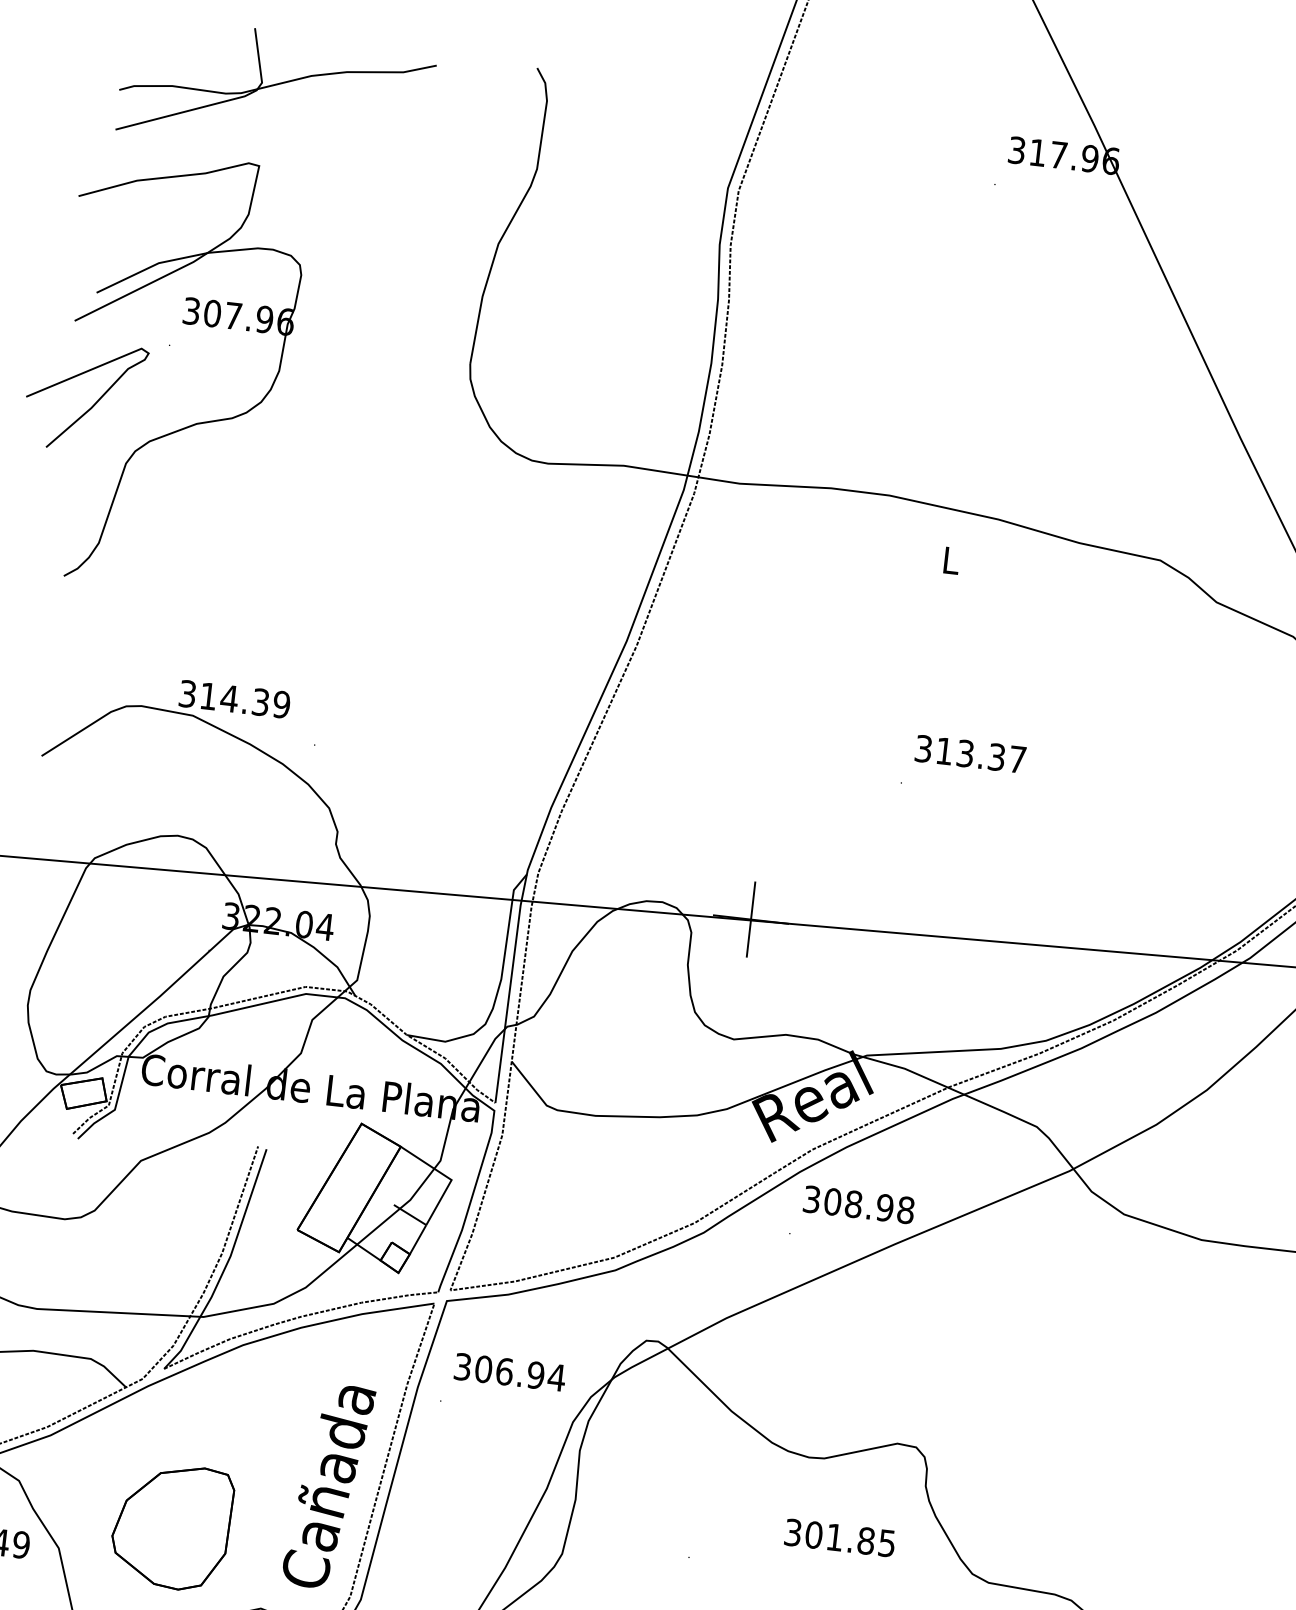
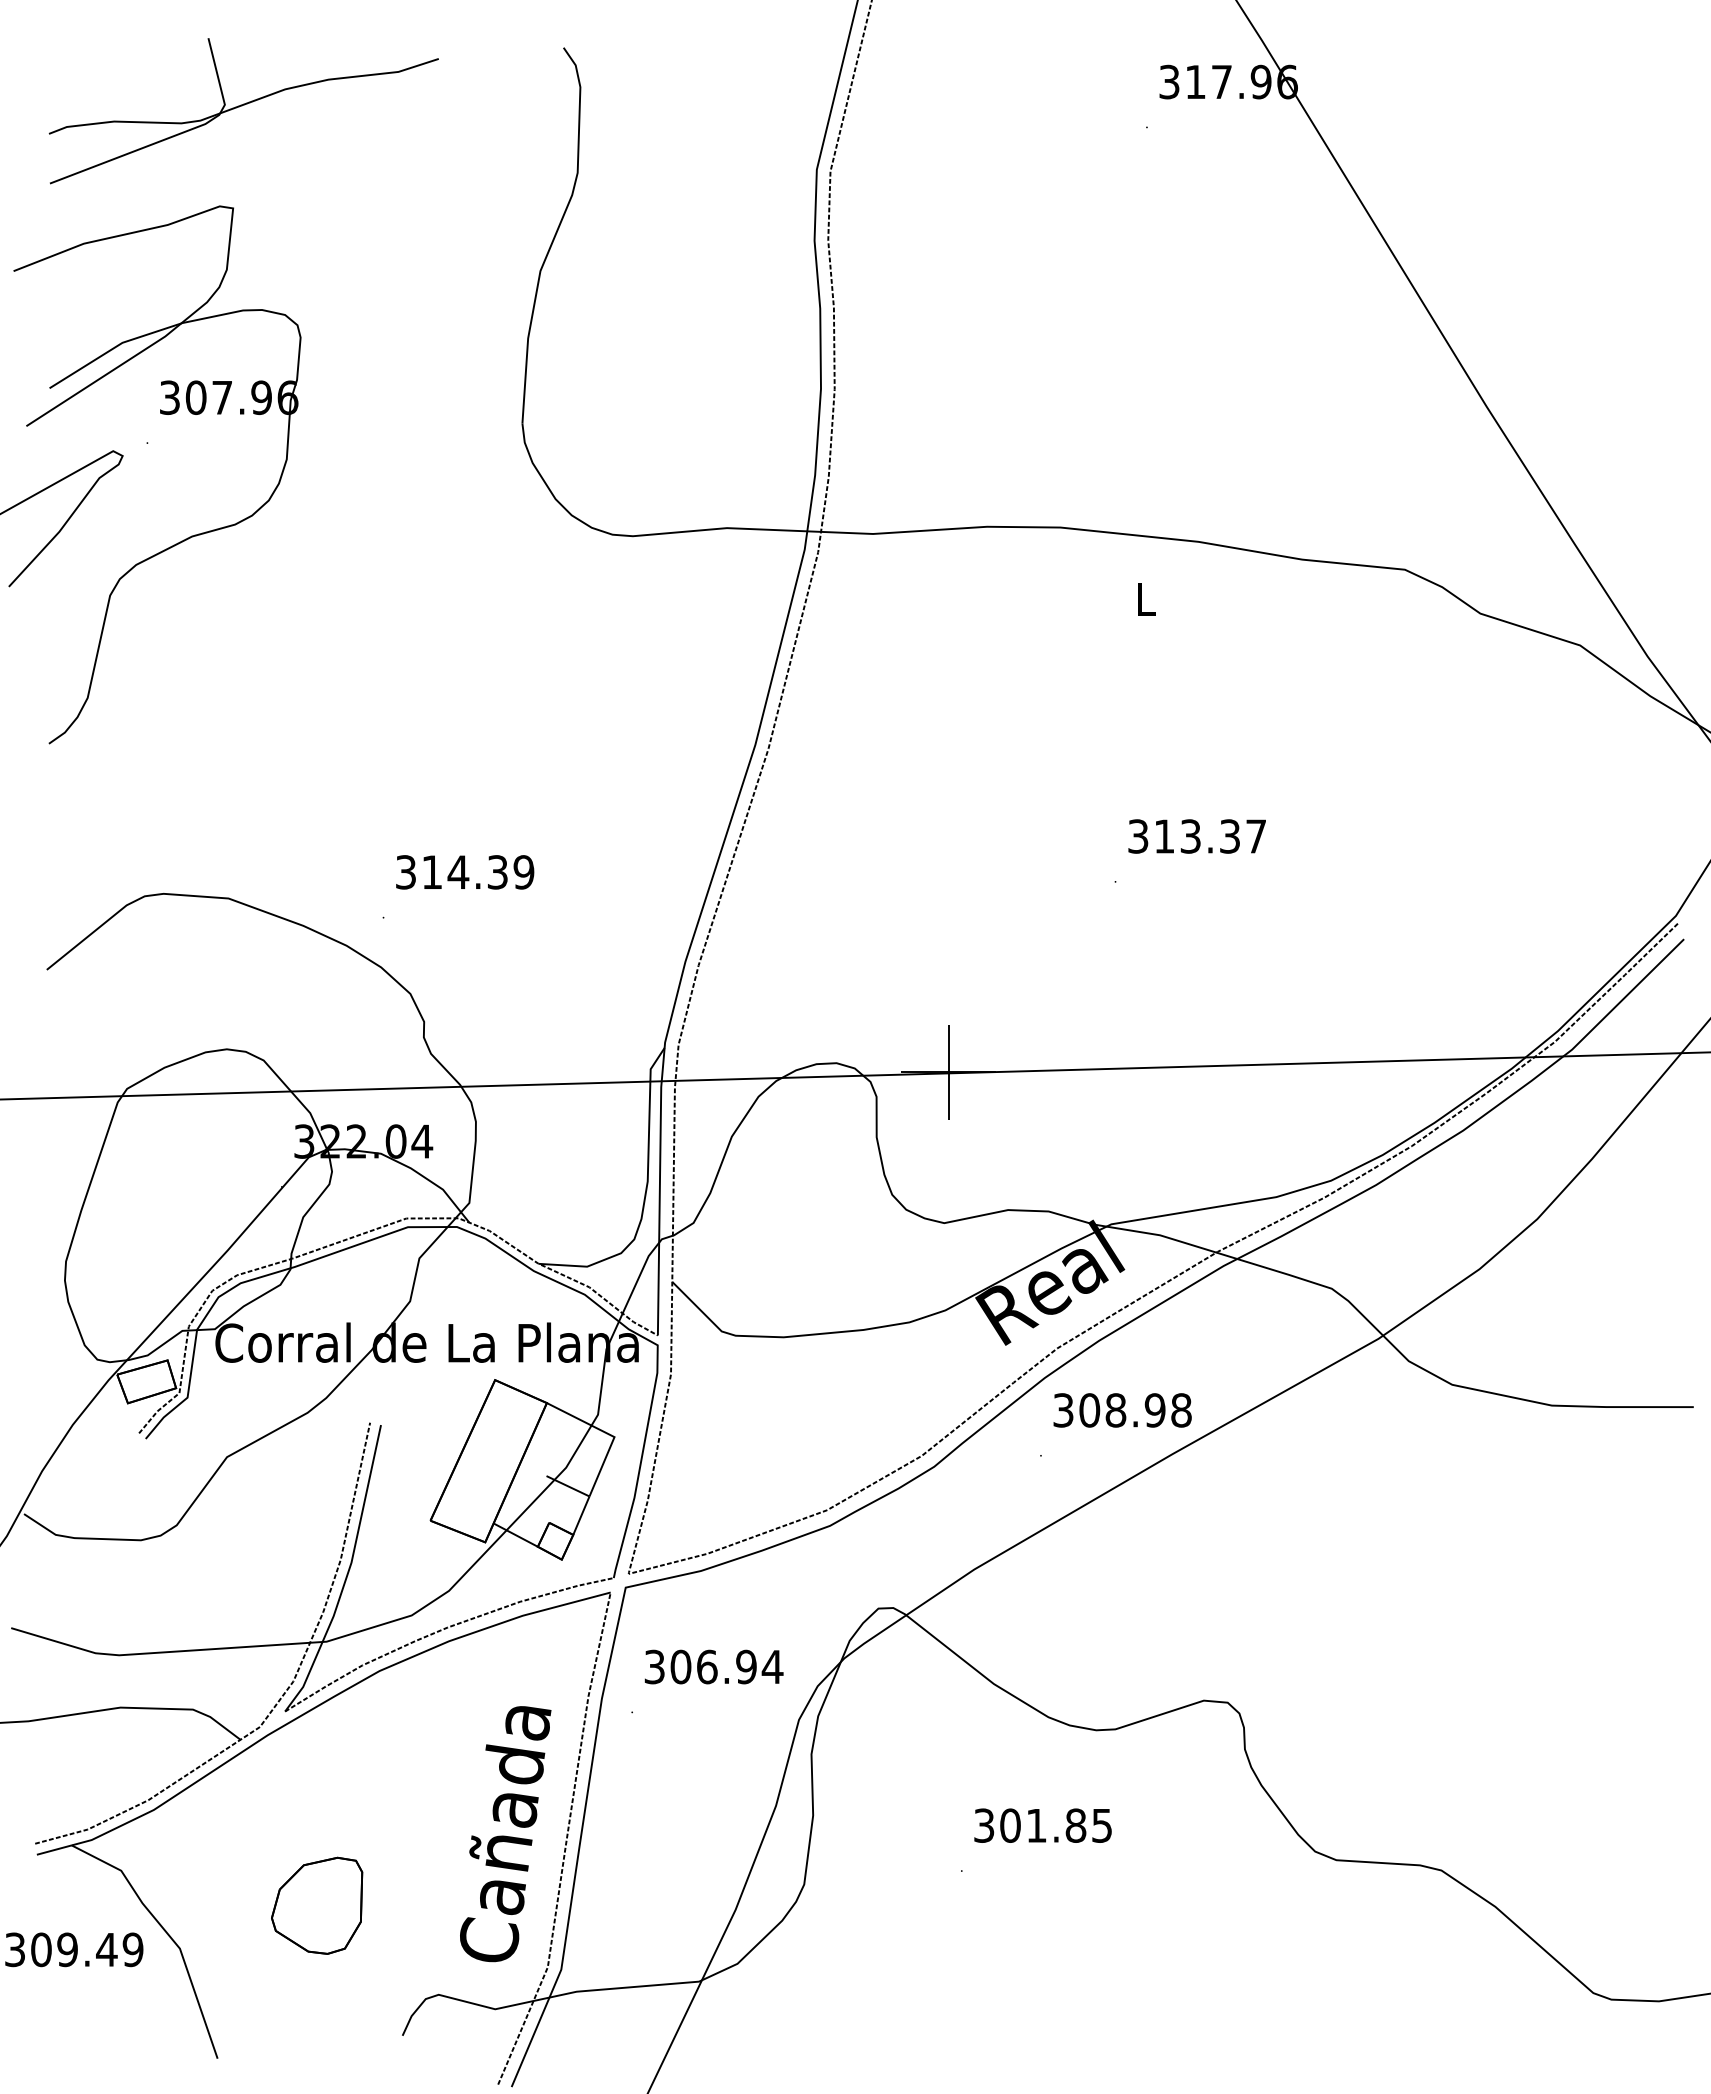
text: (235, 699) -> (465, 872), moved
part: (172, 1526) -> (317, 1905), size x0.62
text: (839, 1537) -> (1042, 1825), moved

